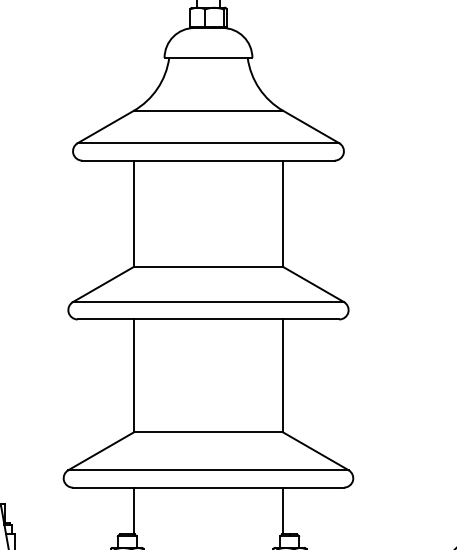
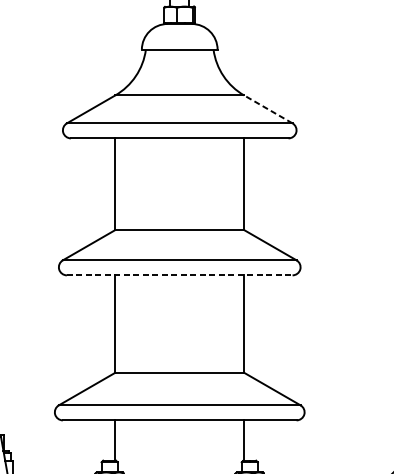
line: (310, 126) -> (267, 108), solid -> dashed
line: (208, 319) -> (179, 275), solid -> dashed

